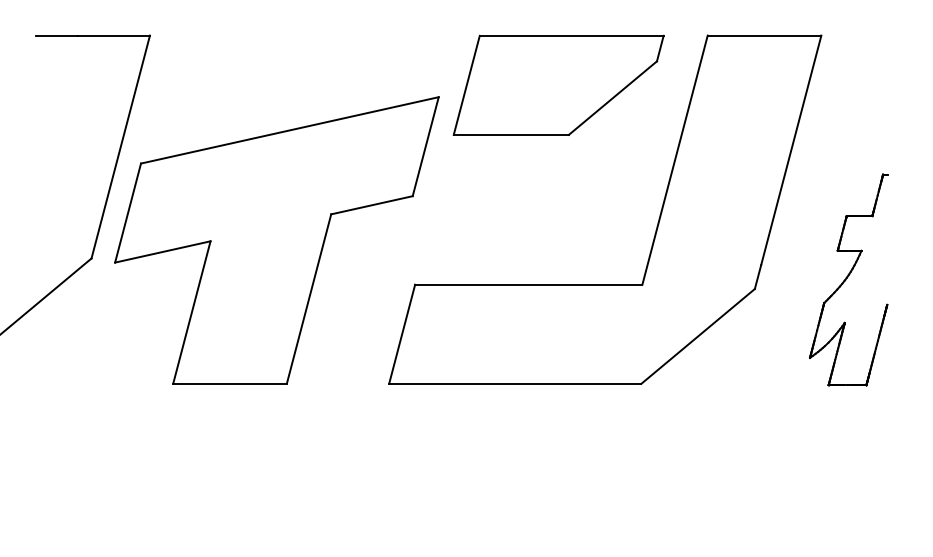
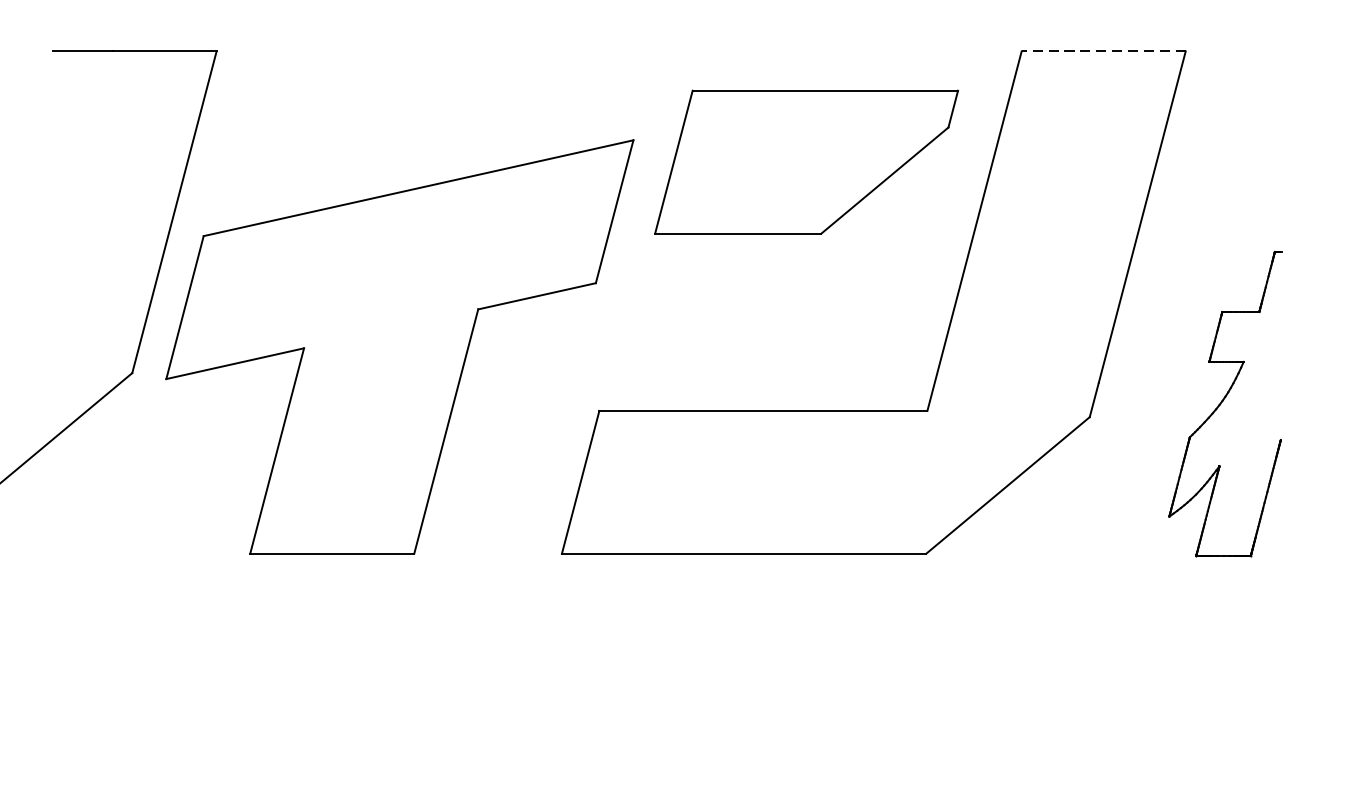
line: (764, 35) -> (1103, 51), solid -> dashed
part: (558, 84) -> (806, 160), moved

